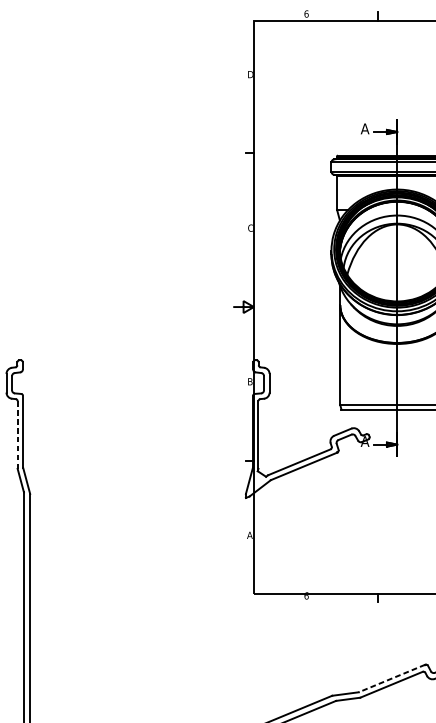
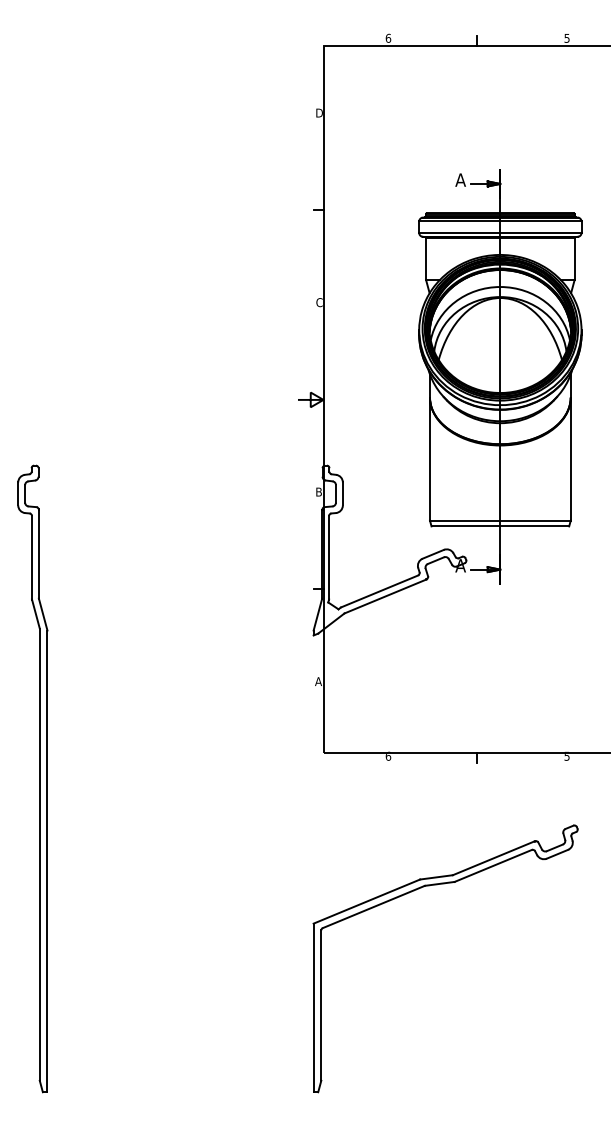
line: (18, 434) -> (32, 557), dashed -> solid
line: (391, 678) -> (493, 858), dashed -> solid

